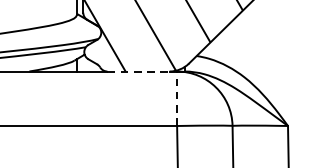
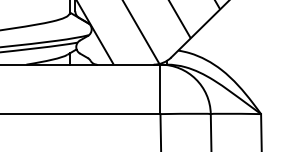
line: (138, 71) -> (125, 64), dashed -> solid
line: (177, 98) -> (160, 89), dashed -> solid

